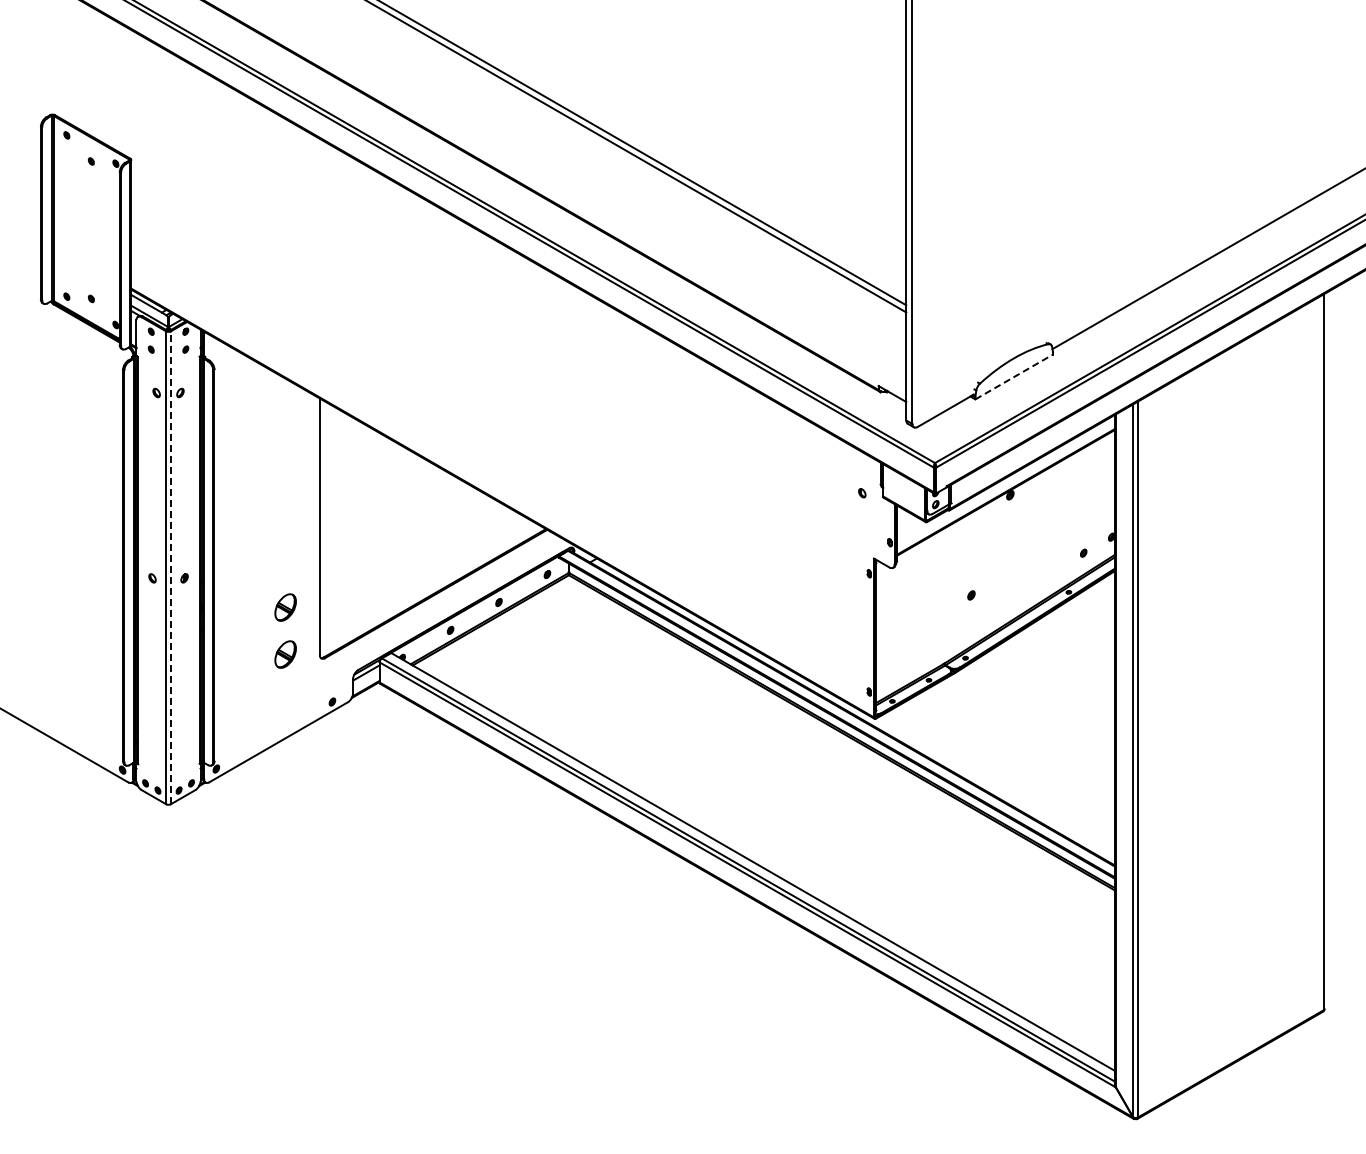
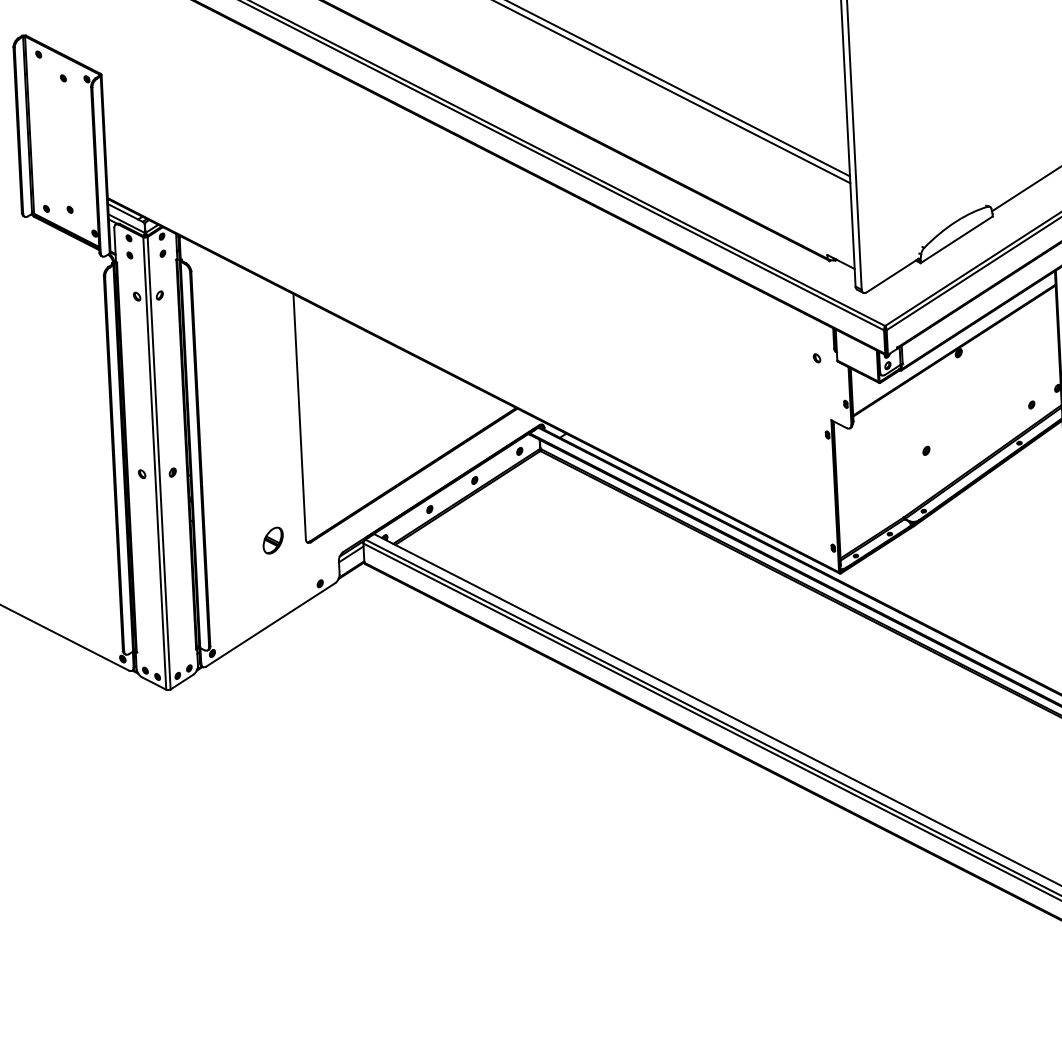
line: (1014, 377) -> (957, 240), dashed -> solid
line: (170, 567) -> (158, 462), dashed -> solid
part: (285, 607) -> (270, 495), removed

